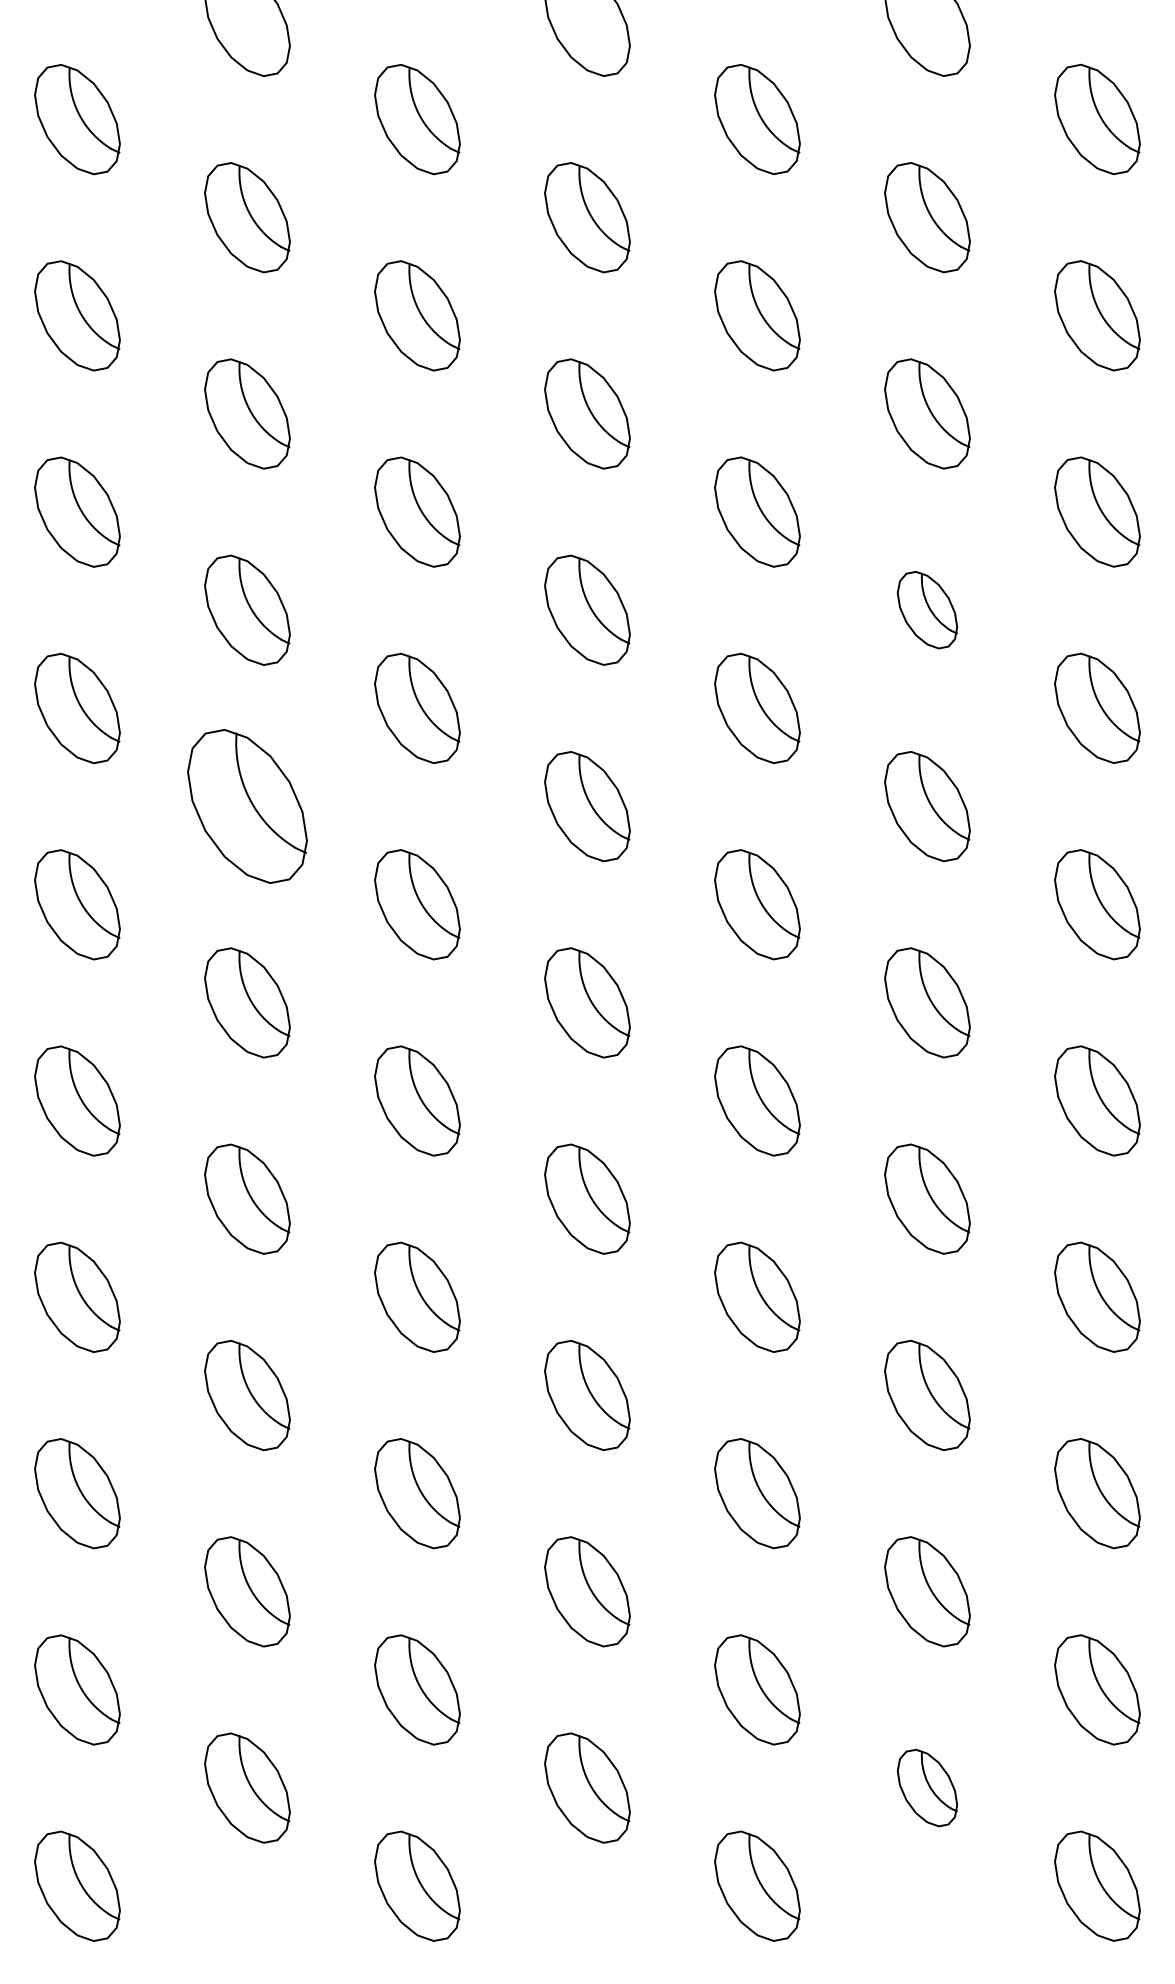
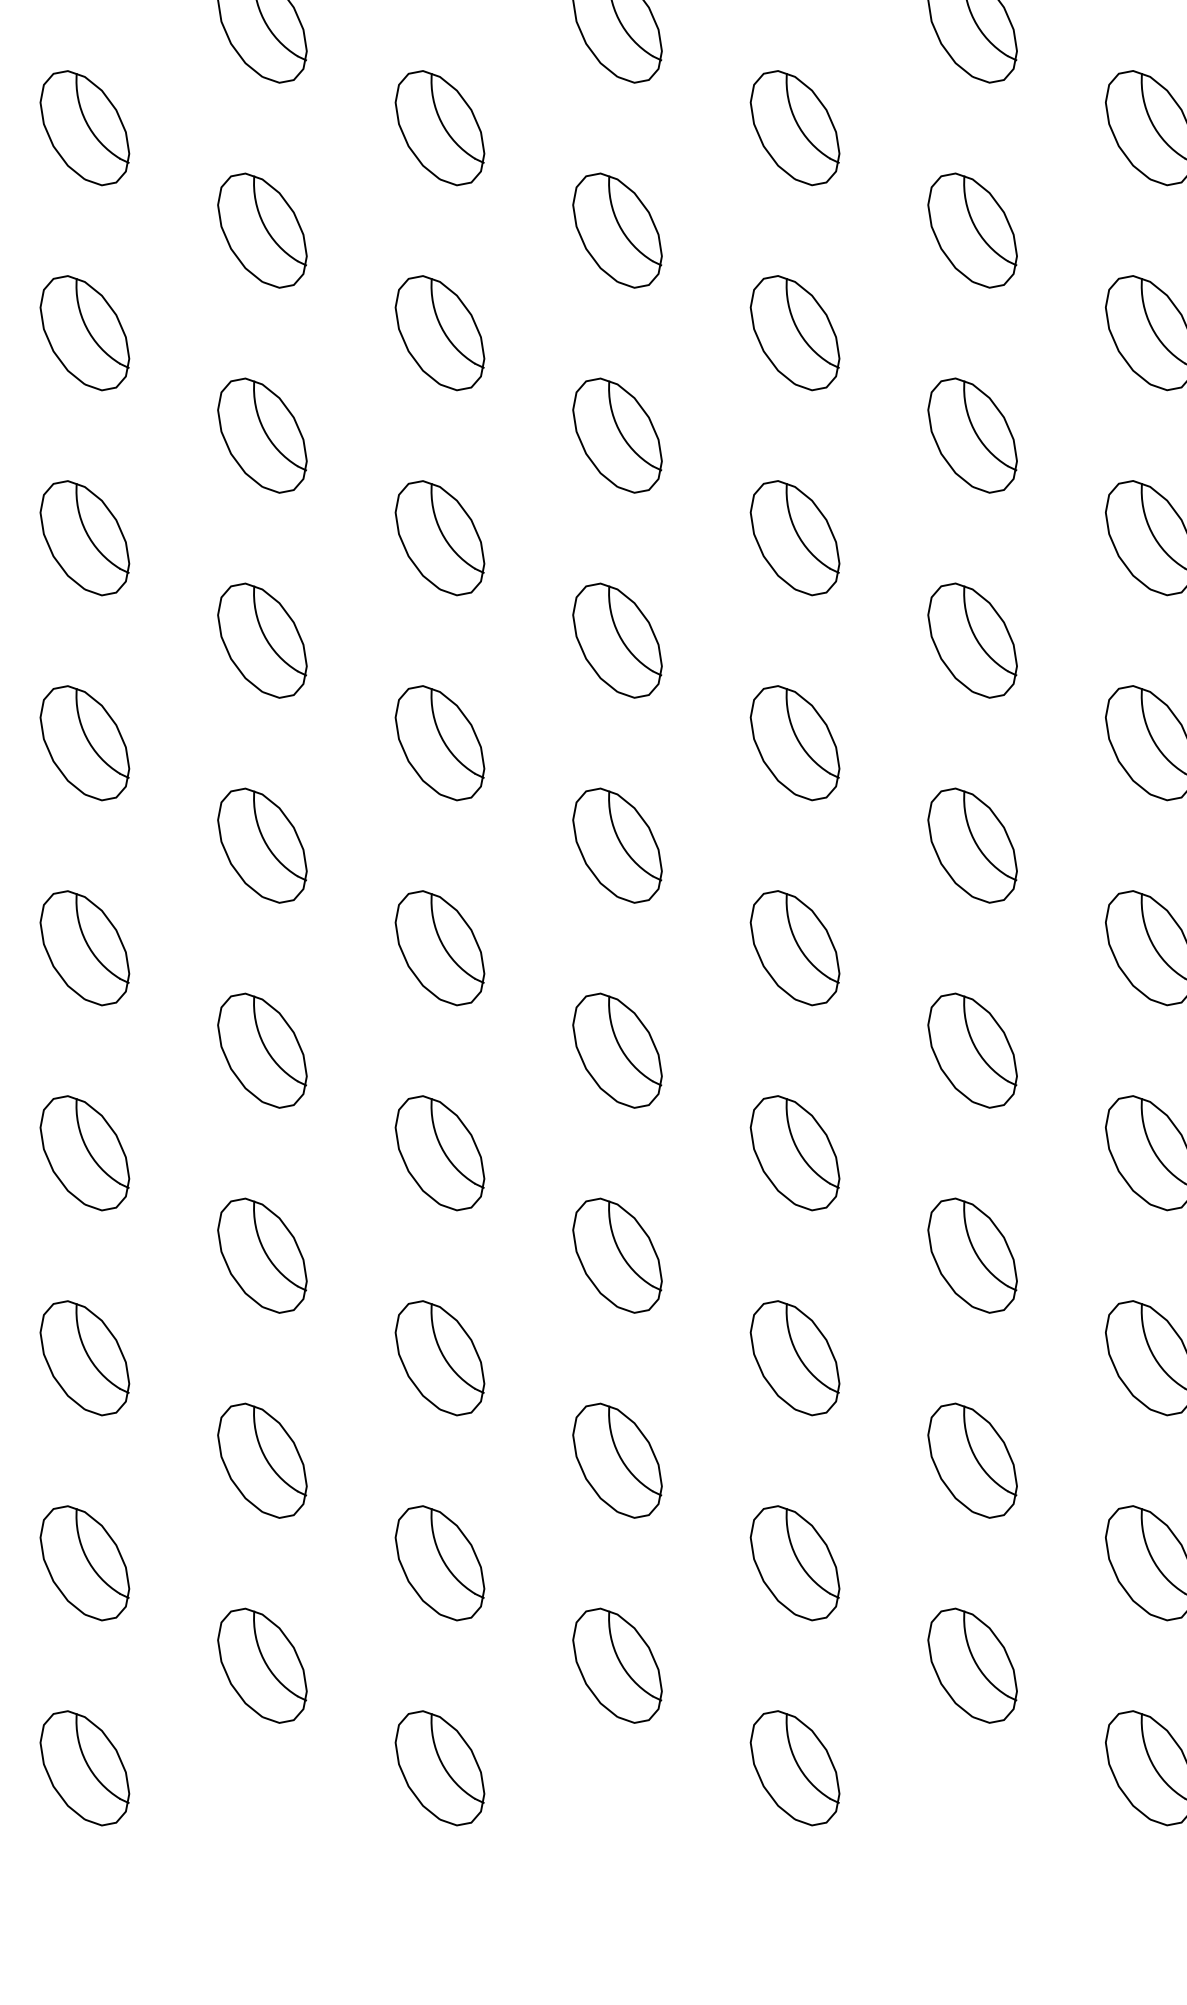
part: (927, 609) -> (972, 434), size x1.43
part: (247, 806) -> (262, 640), size x0.71
part: (927, 1787) -> (972, 1665), size x1.43

